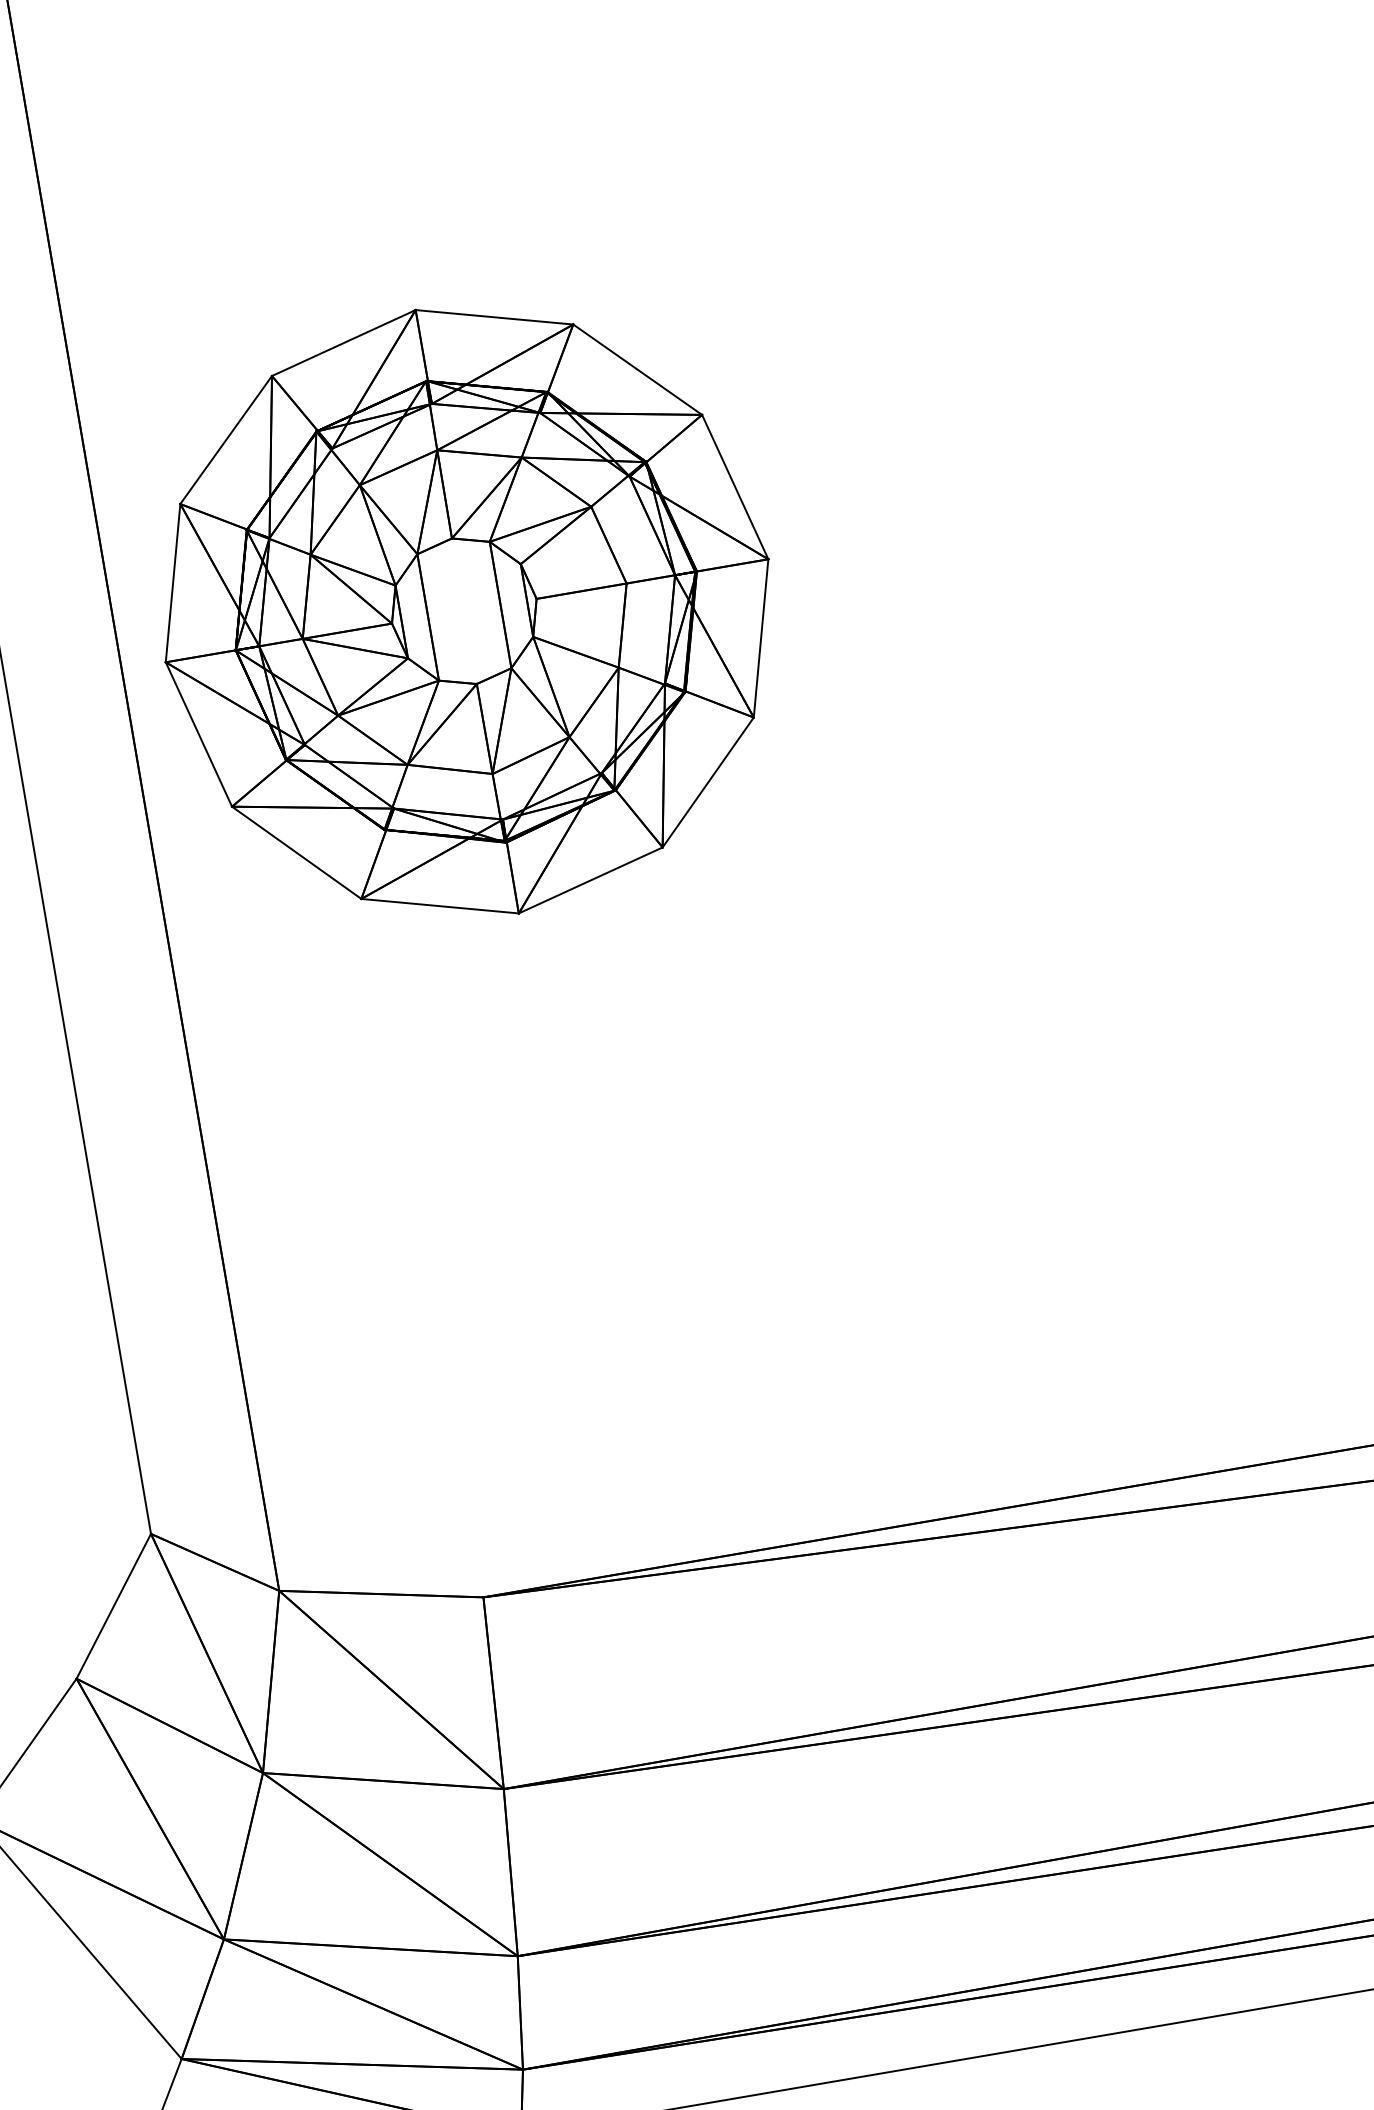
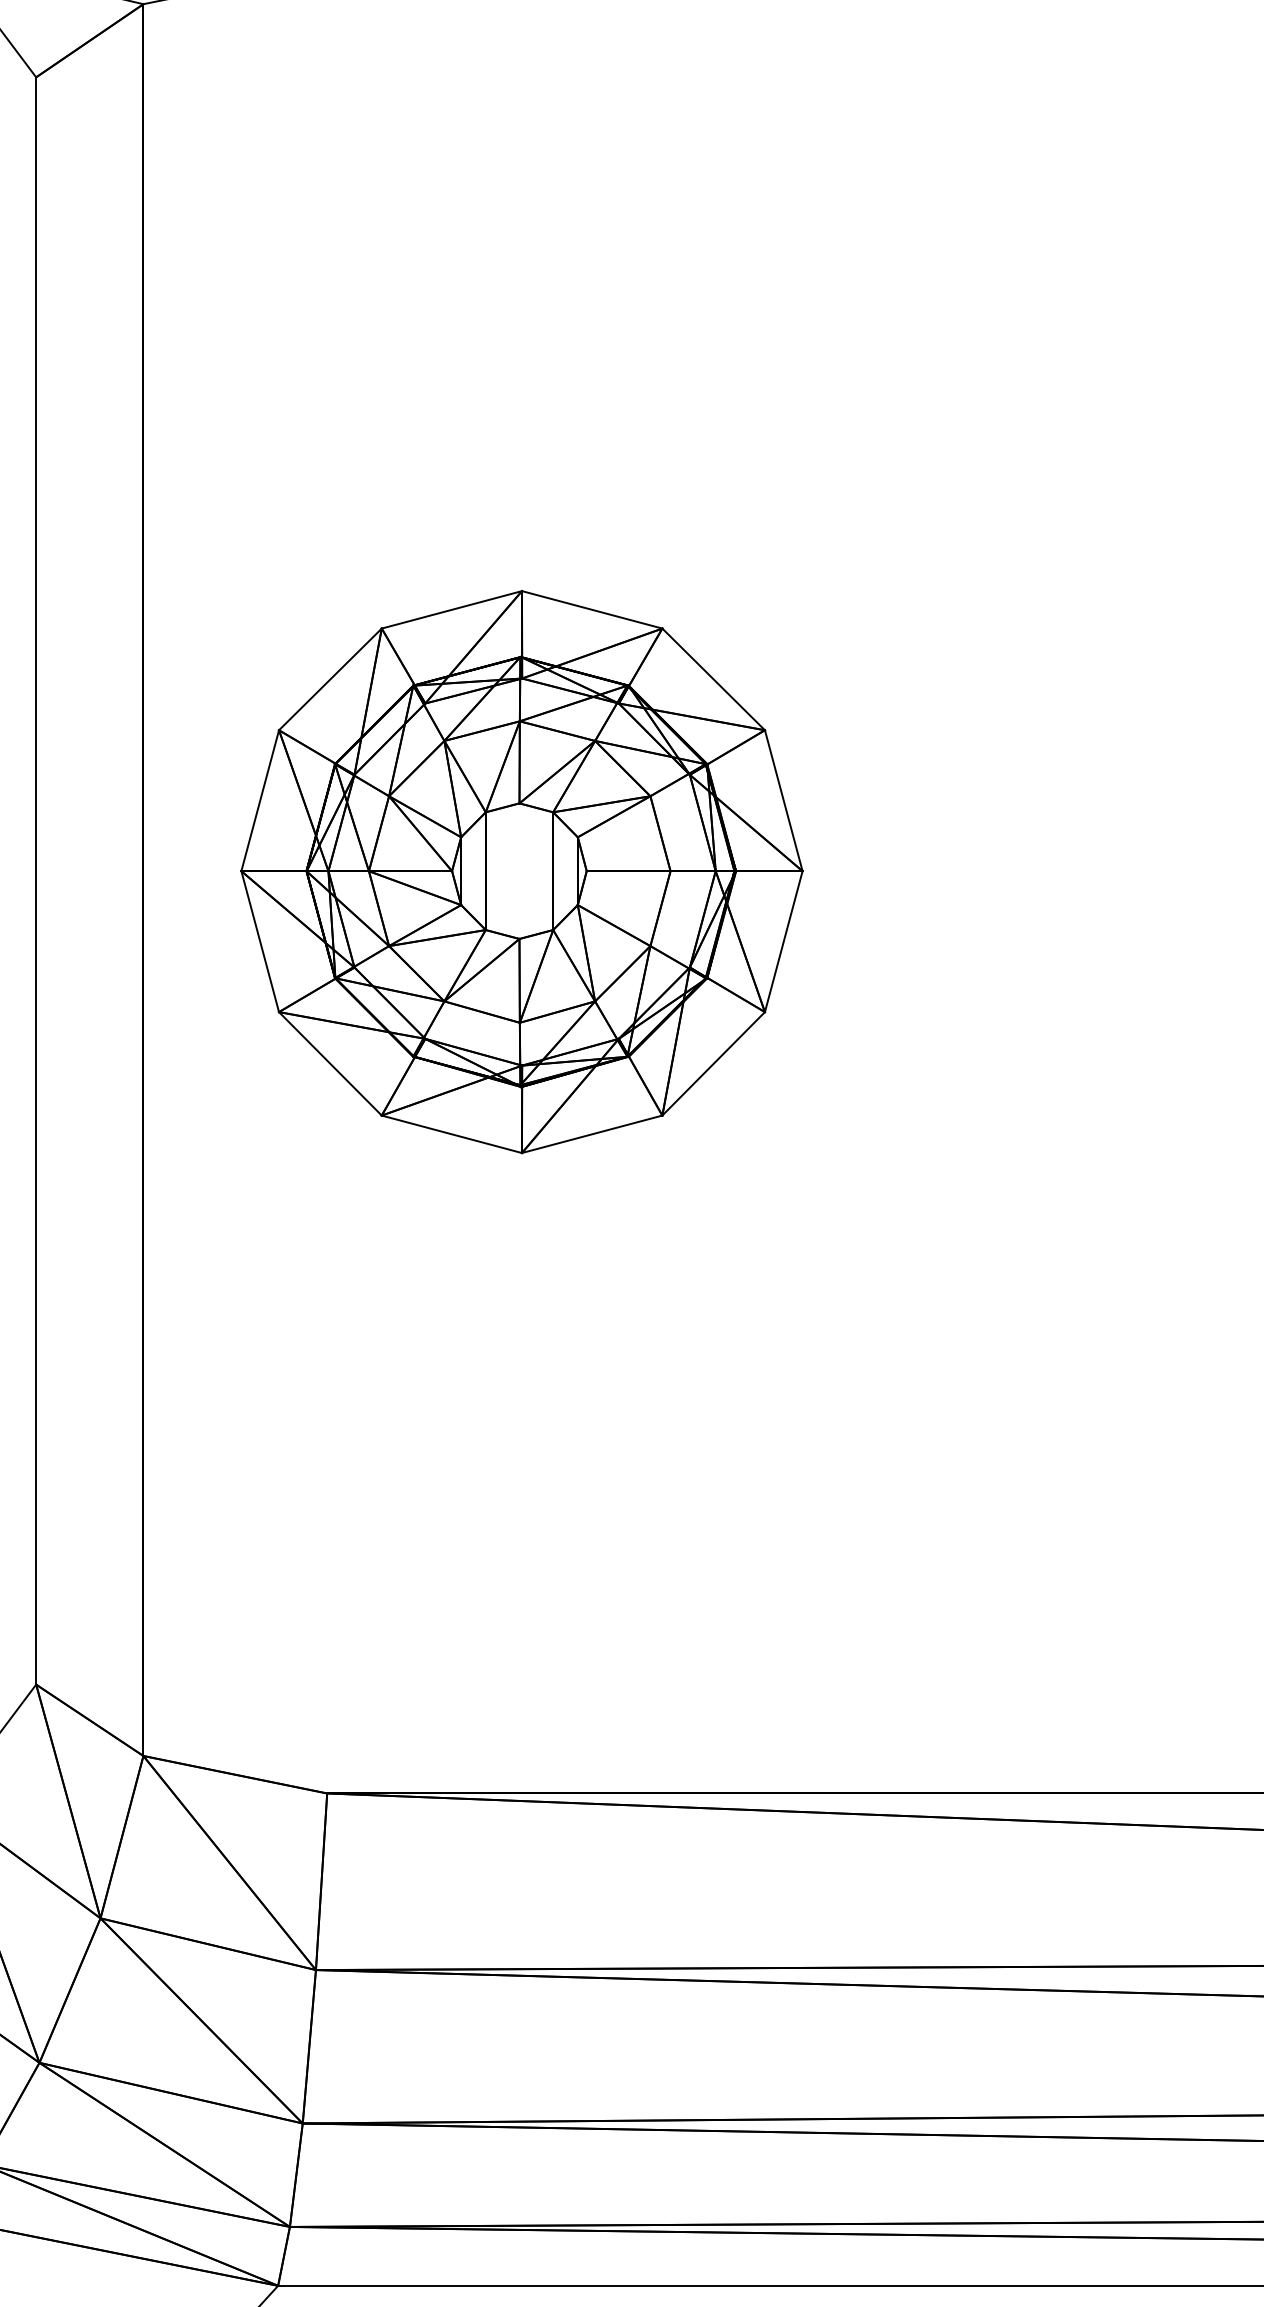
part: (466, 612) -> (521, 872), moved

